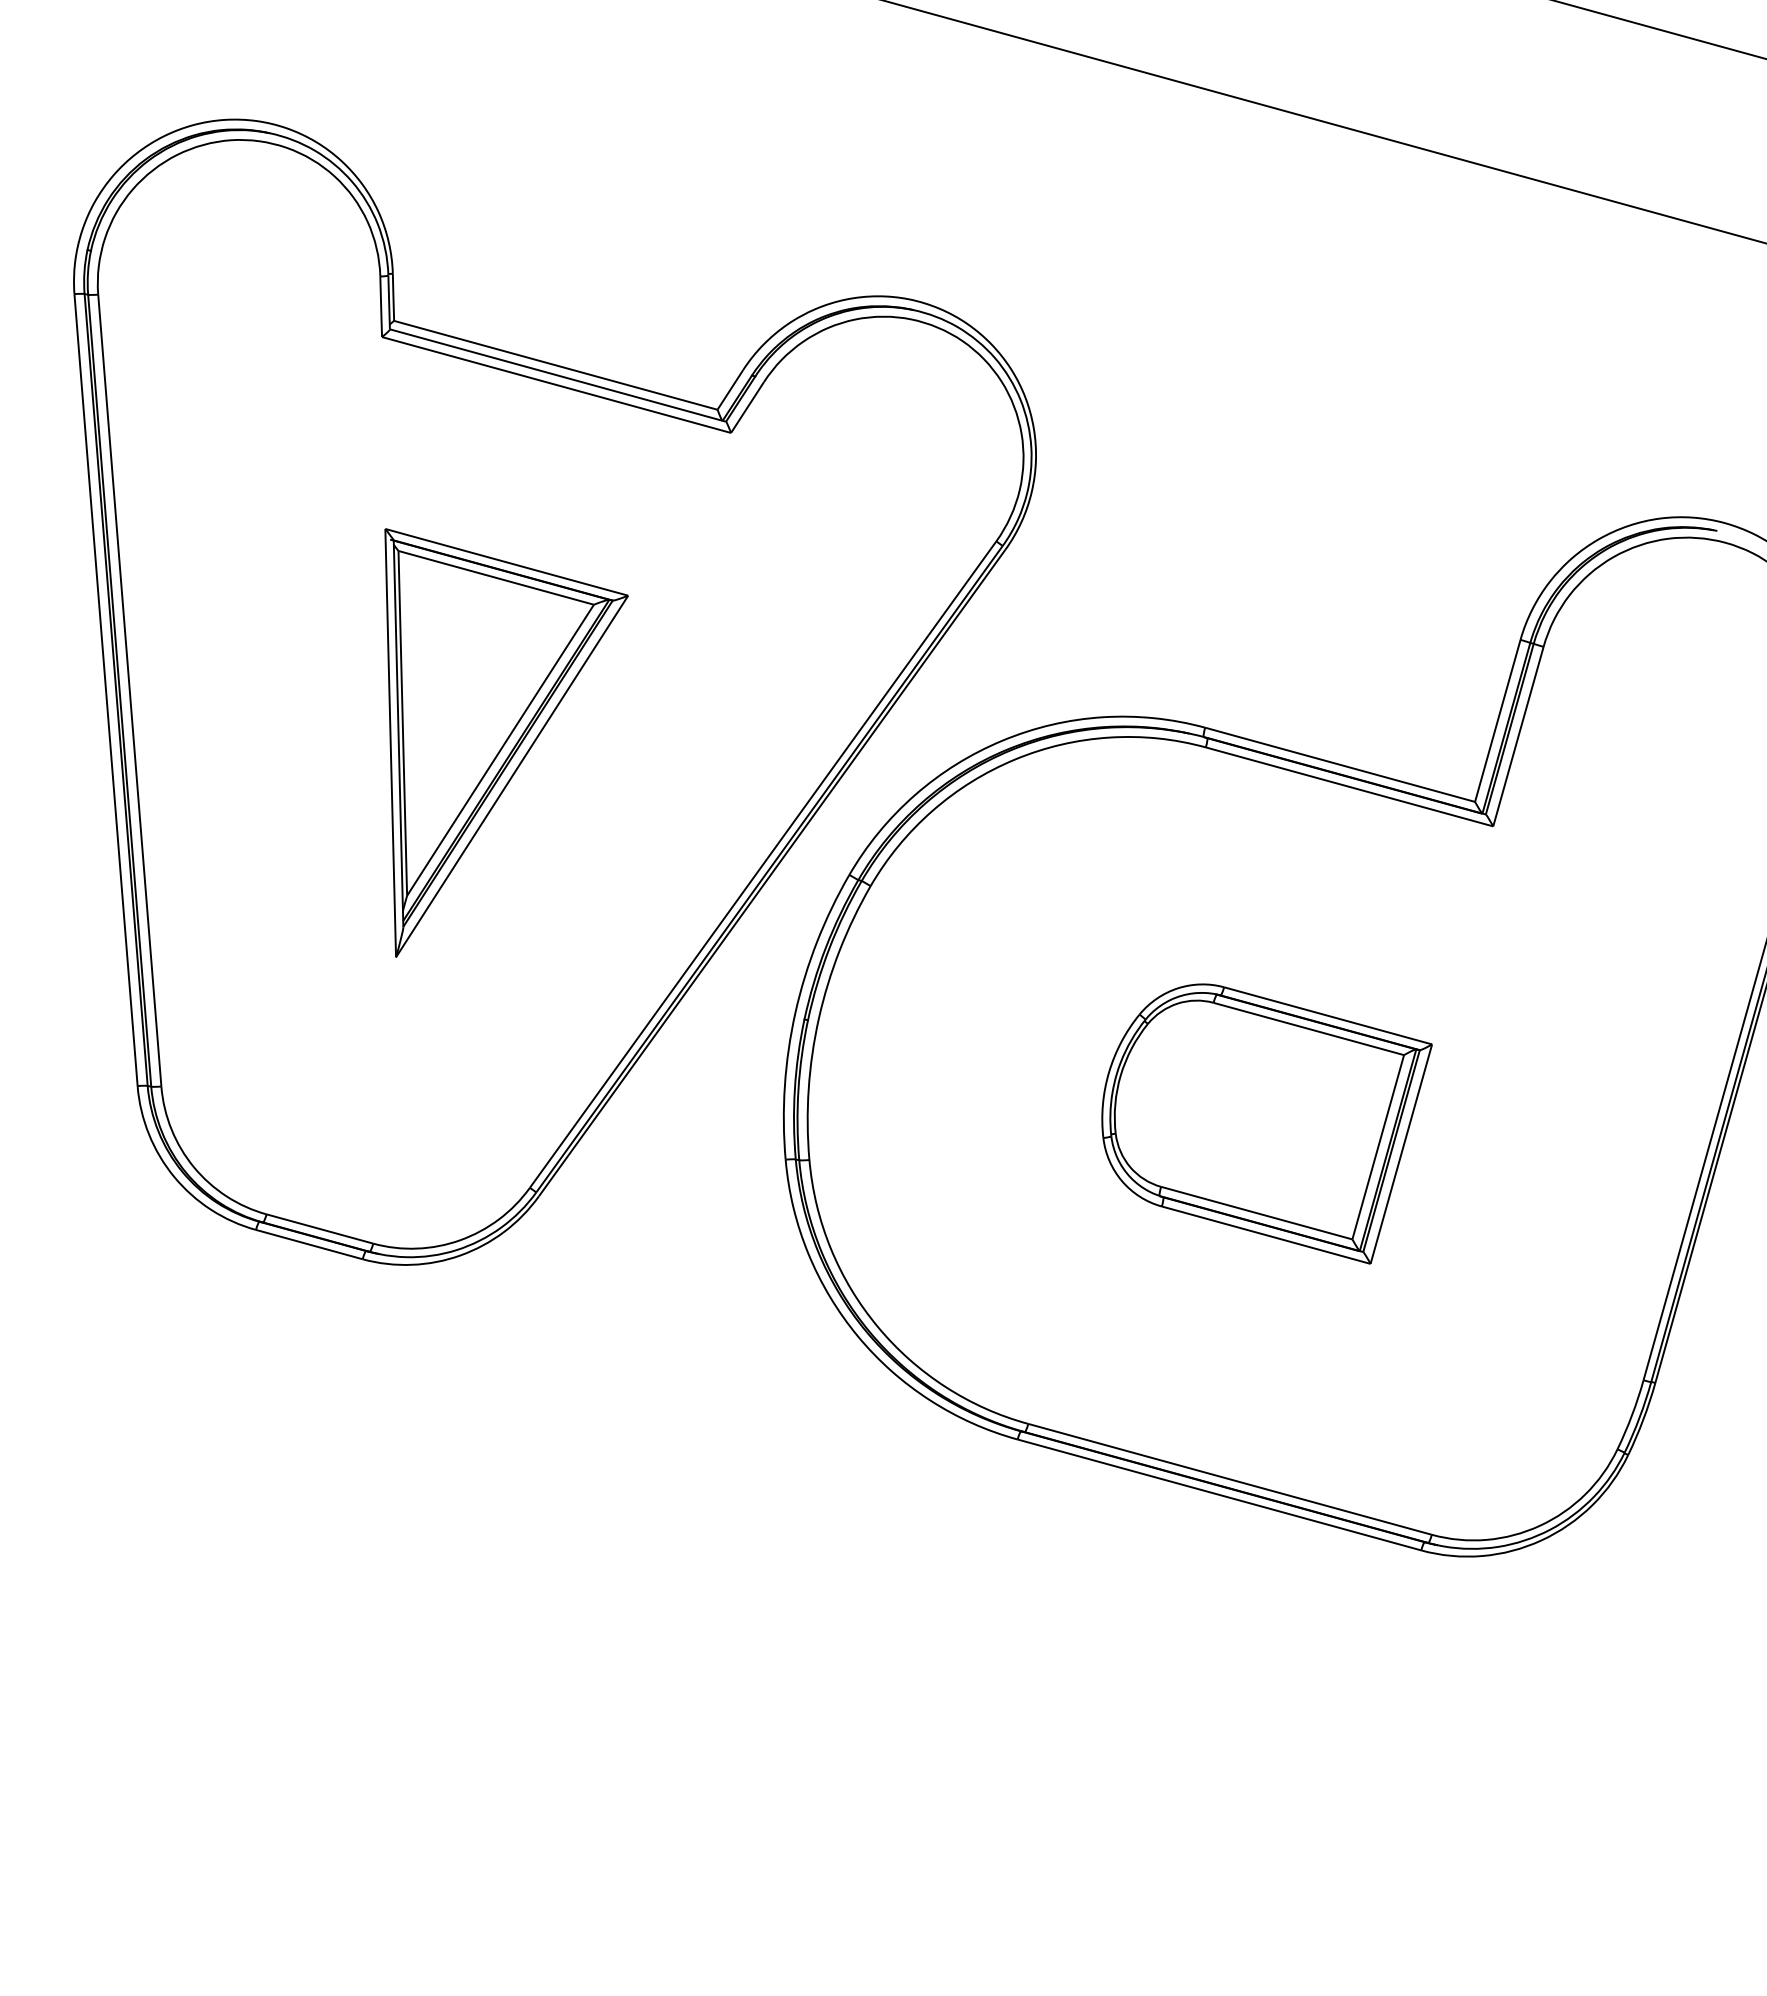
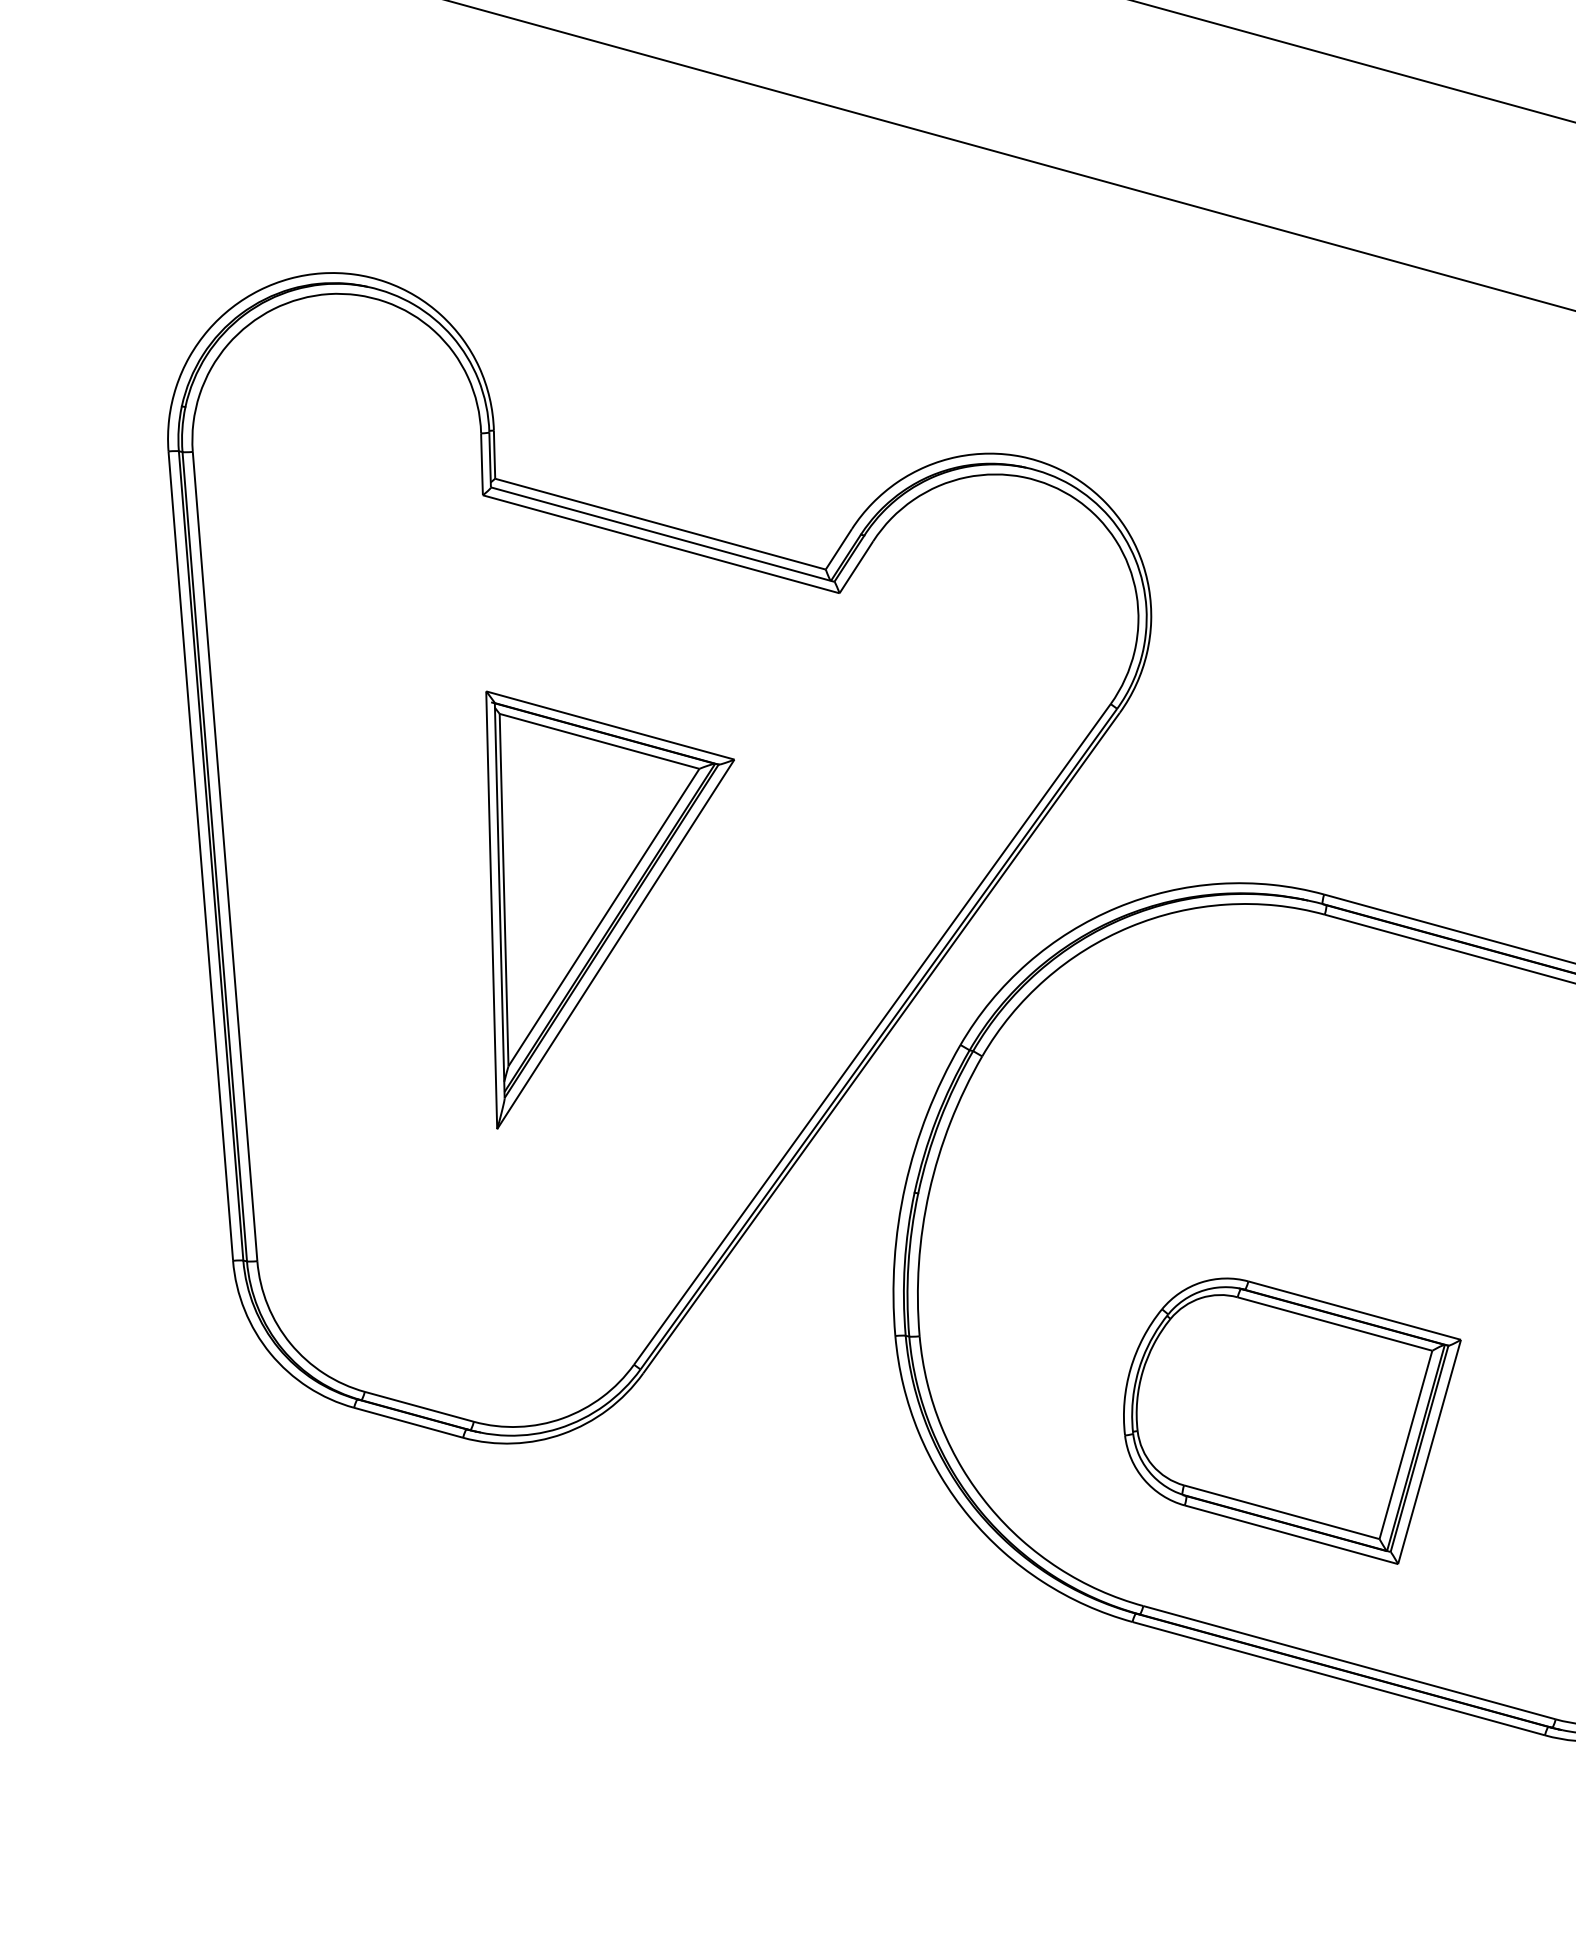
part: (1266, 1123) -> (1291, 1420), moved

